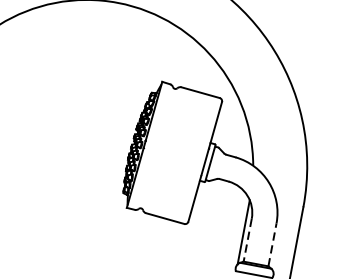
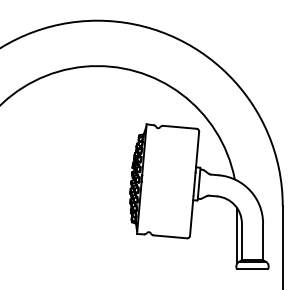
line: (247, 240) -> (241, 242), dashed -> solid
line: (273, 244) -> (263, 241), dashed -> solid

